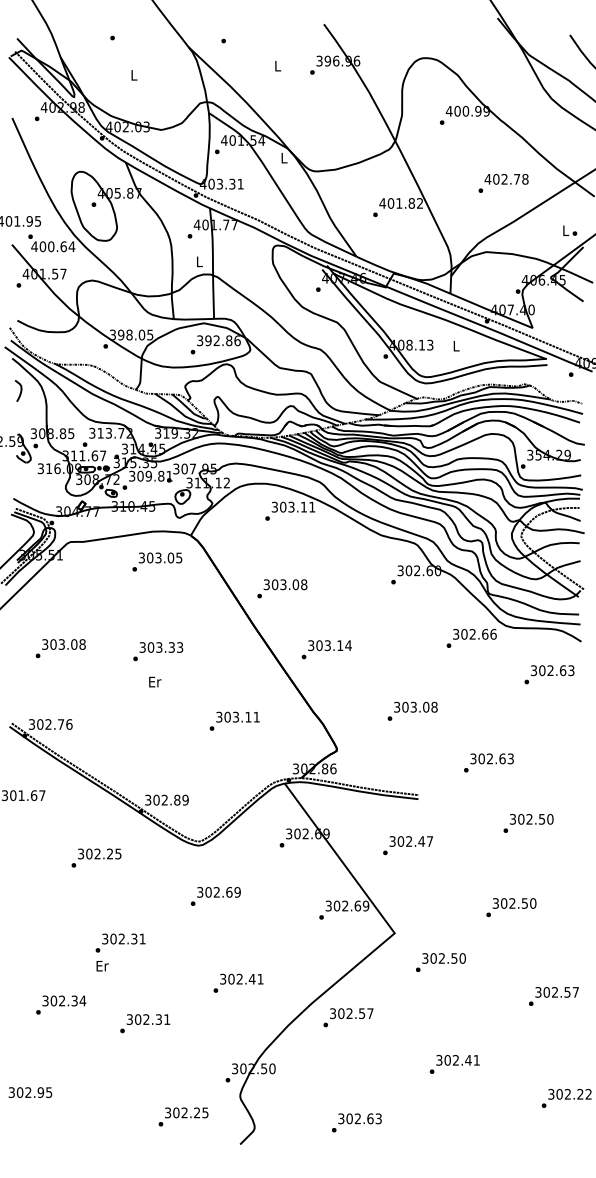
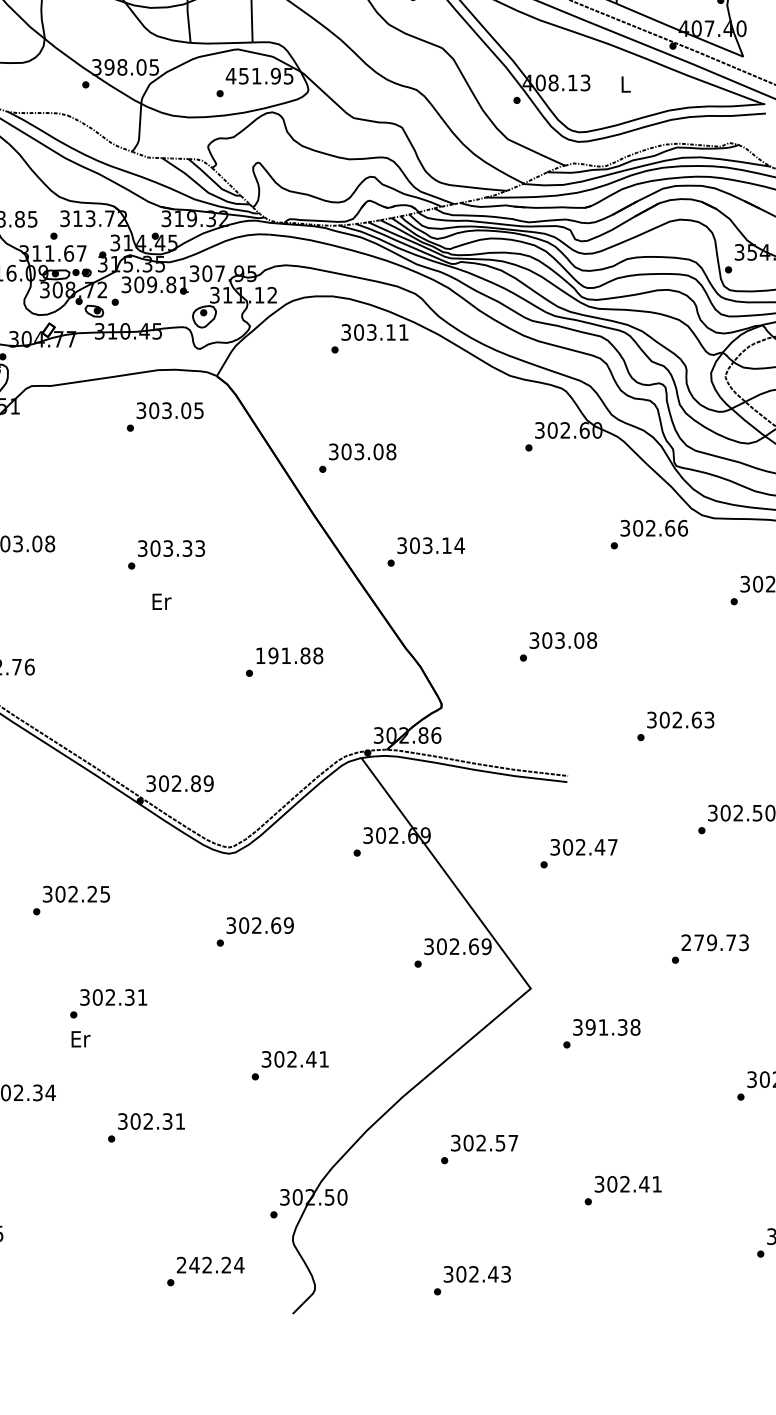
text: (218, 340) -> (259, 75), 392.86 -> 451.95
text: (237, 716) -> (288, 654), 303.11 -> 191.88
text: (407, 845) -> (578, 853), moved
text: (96, 857) -> (71, 899), moved
text: (514, 903) -> (715, 942), 302.50 -> 279.73
text: (447, 958) -> (612, 1027), 302.50 -> 391.38
text: (348, 1017) -> (479, 1149), moved
text: (186, 1112) -> (210, 1264), 302.25 -> 242.24
text: (370, 1118) -> (493, 1273), 302.63 -> 302.43

